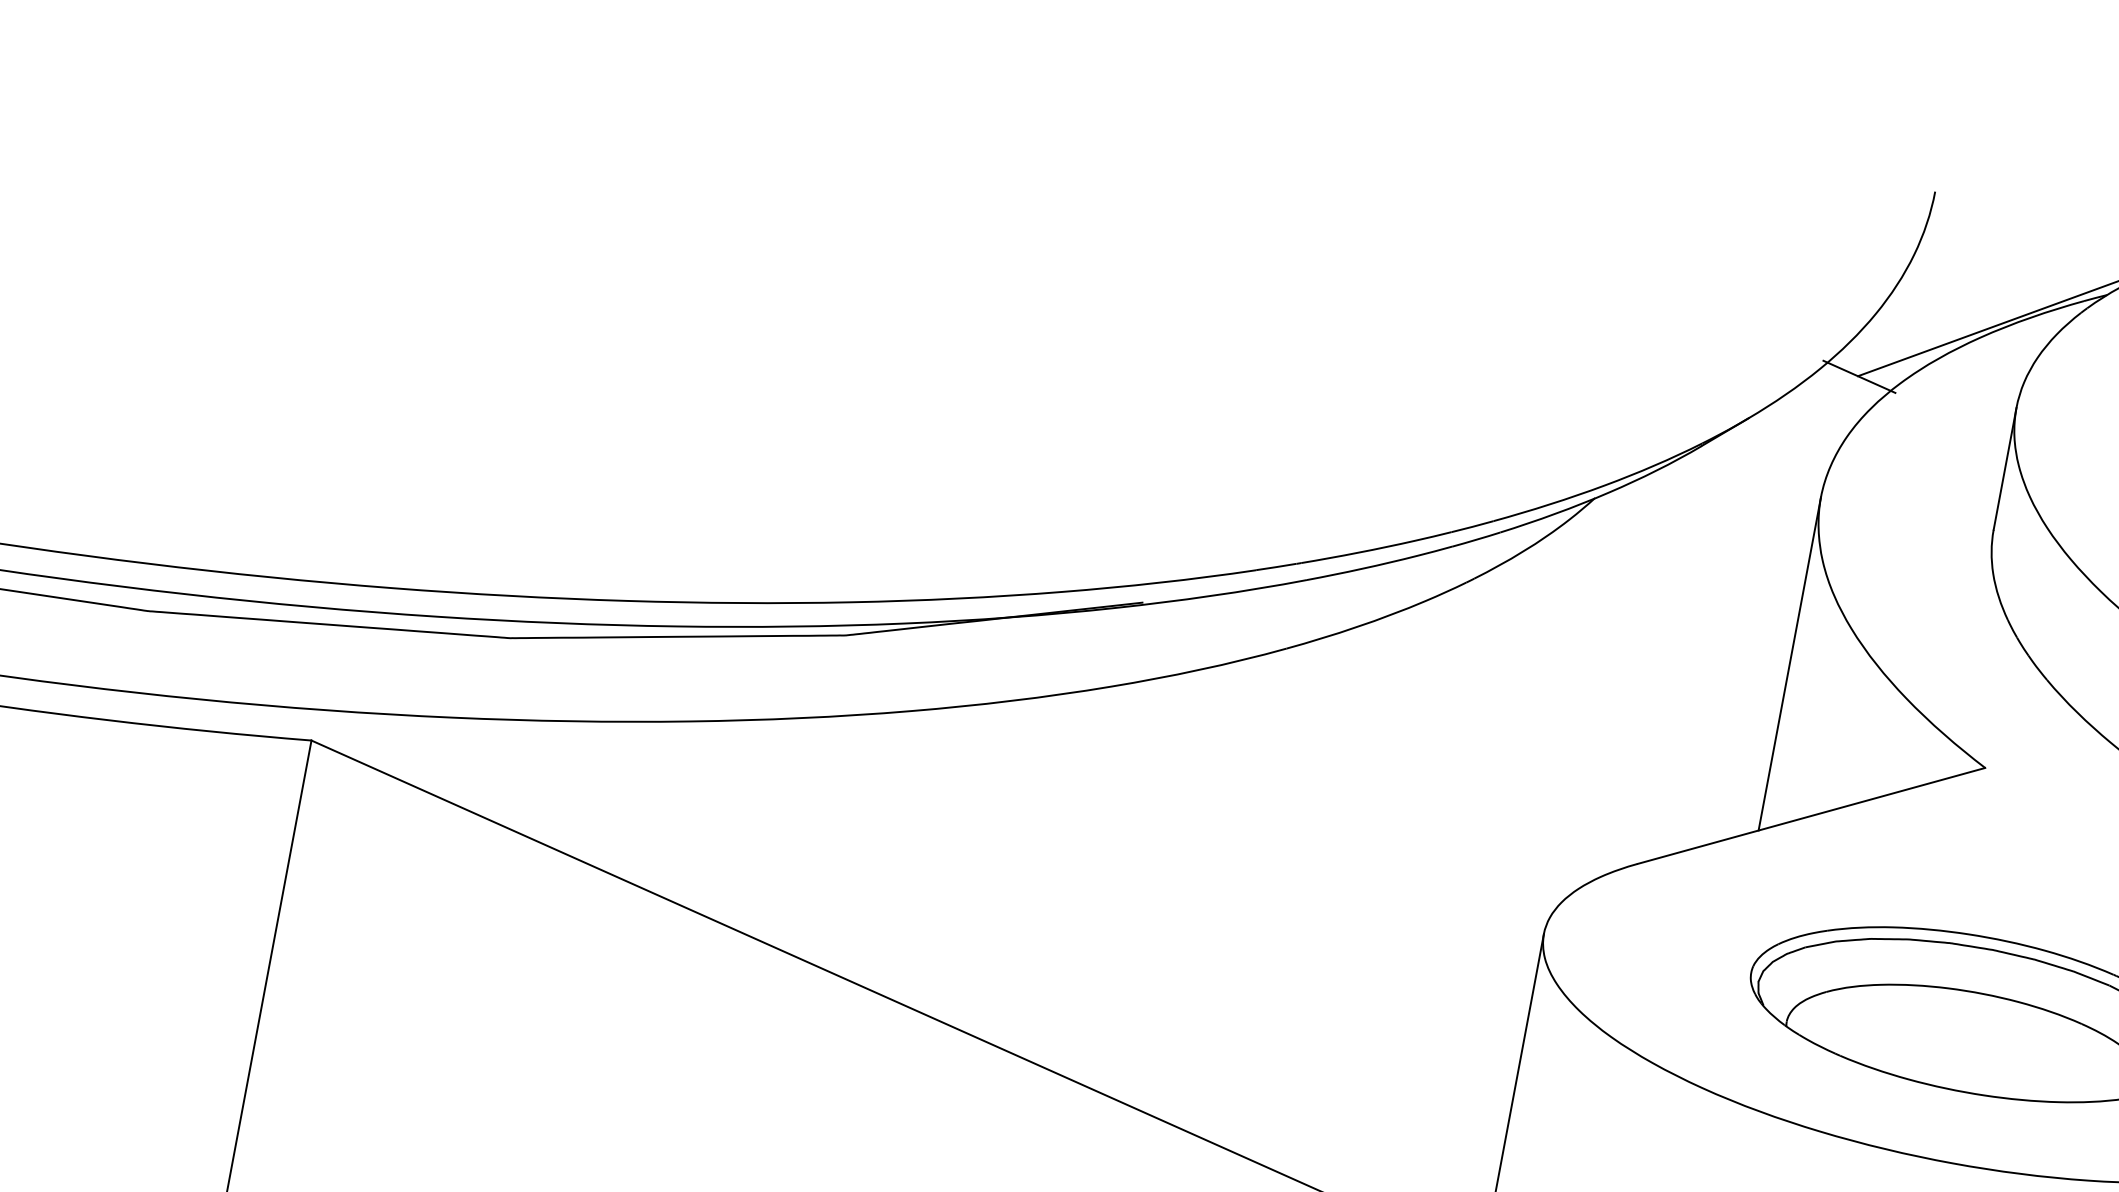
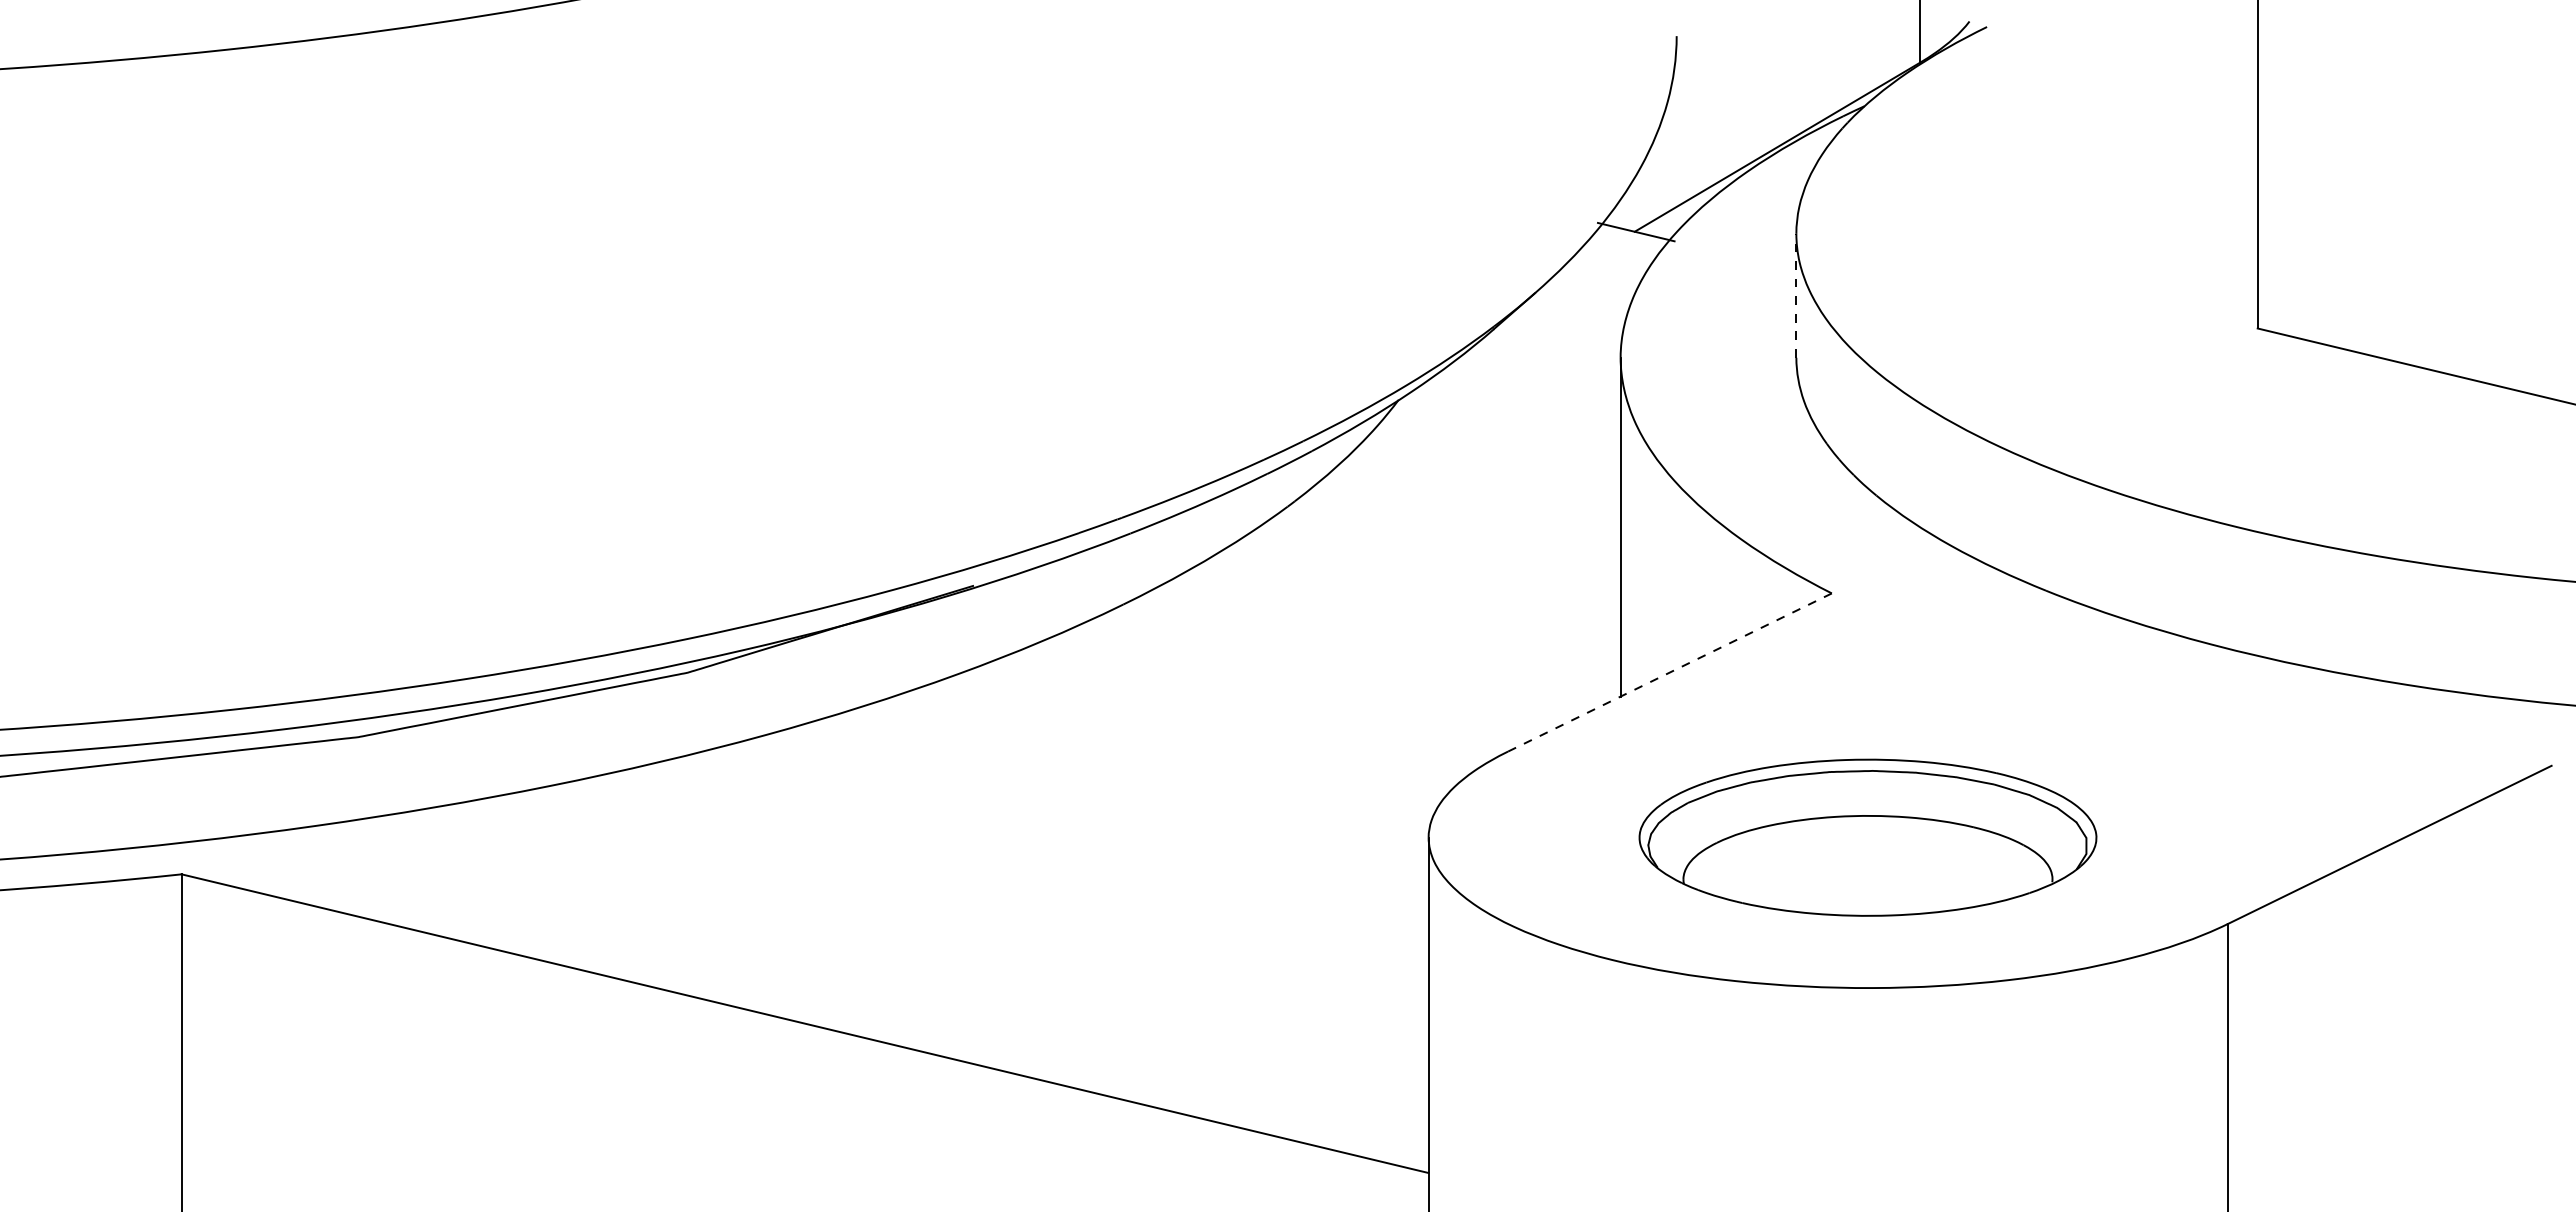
line: (2005, 468) -> (1796, 295), solid -> dashed
line: (1811, 815) -> (1669, 672), solid -> dashed

